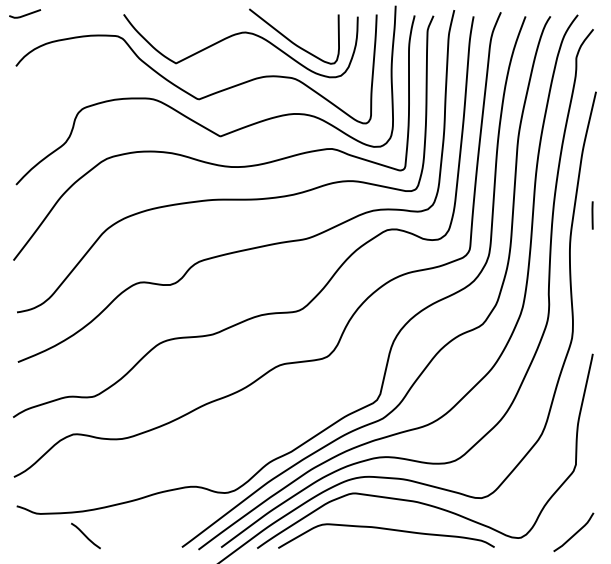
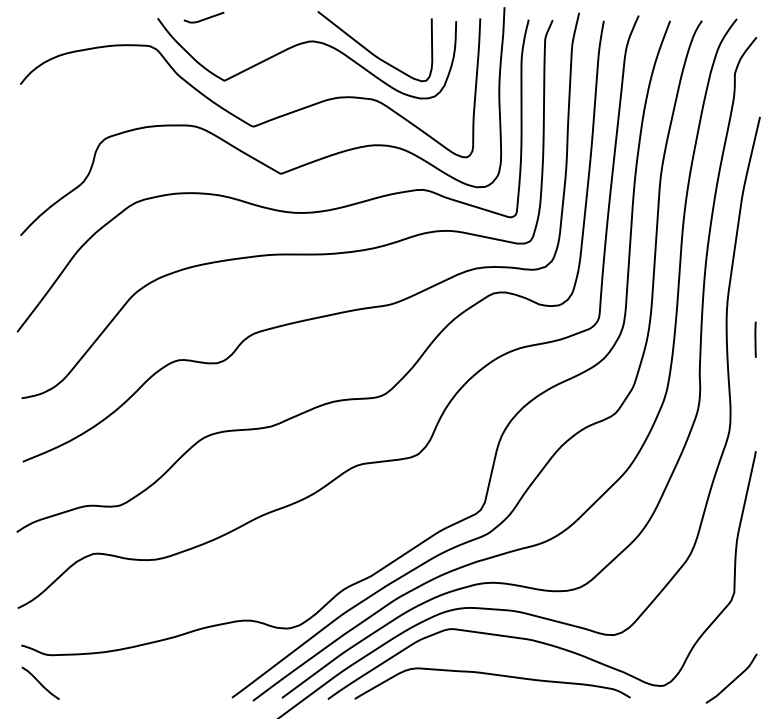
line: (25, 14) -> (204, 18), moved
line: (592, 215) -> (755, 339), moved
line: (85, 535) -> (40, 682), moved

